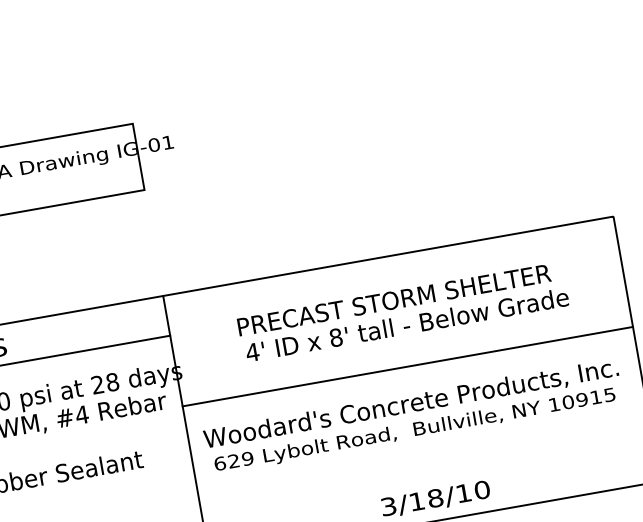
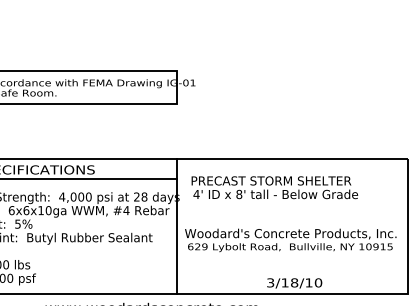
text: (402, 311) -> (274, 187), moved
line: (408, 367) -> (292, 215), removed

